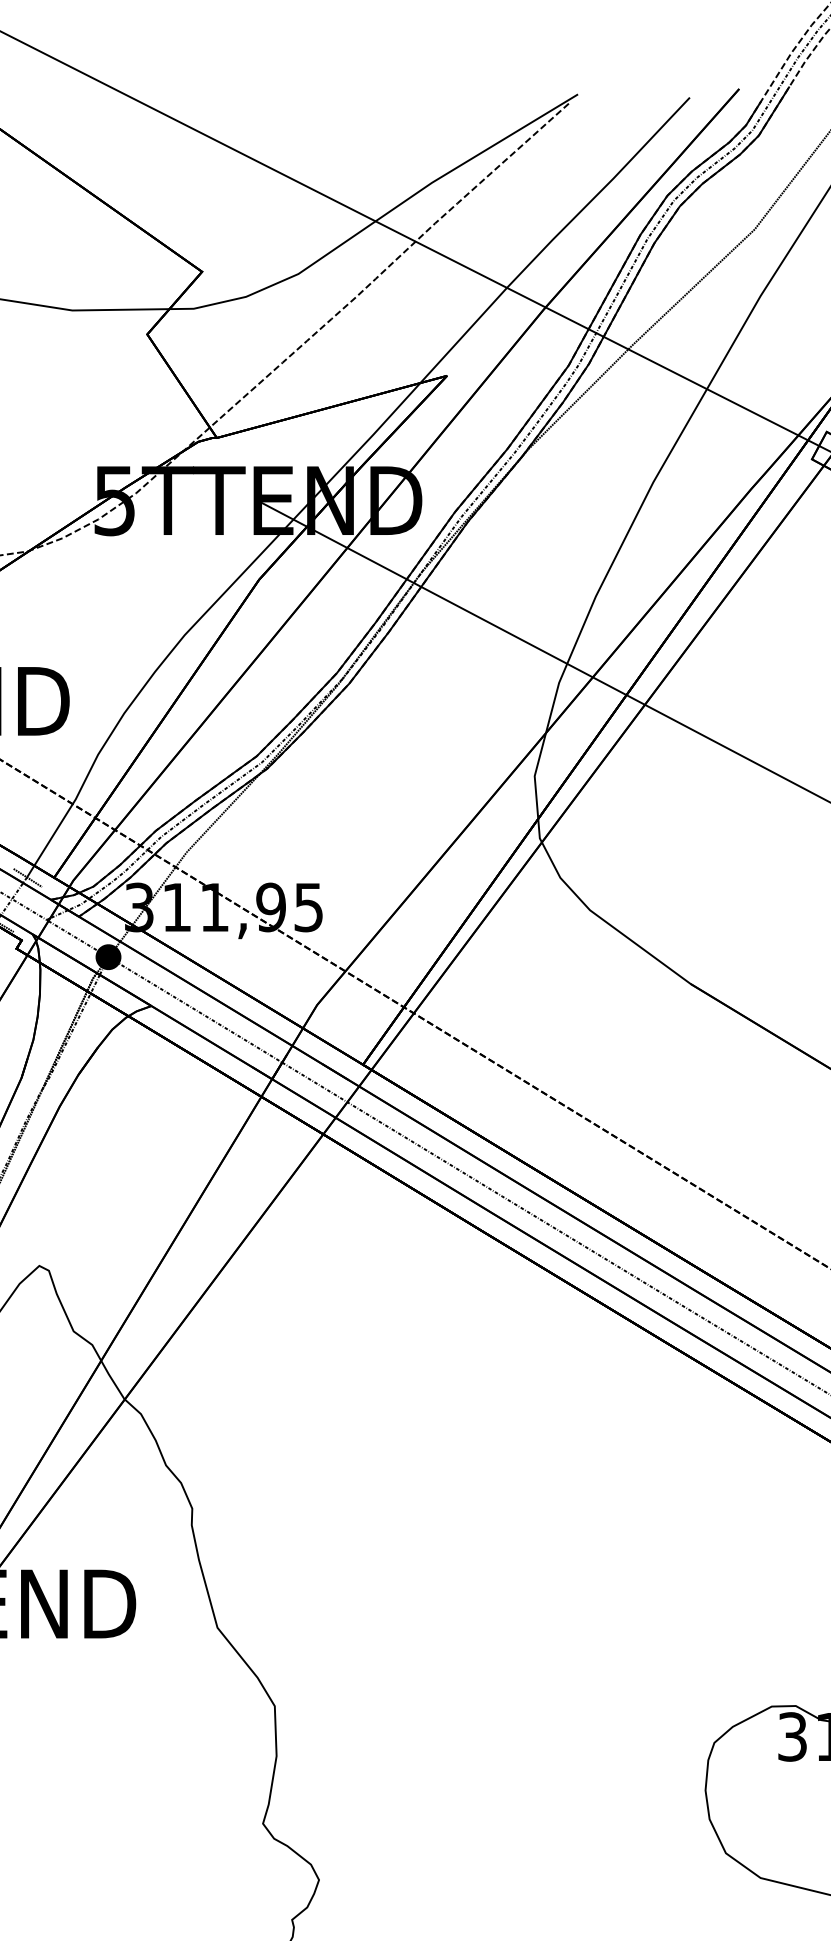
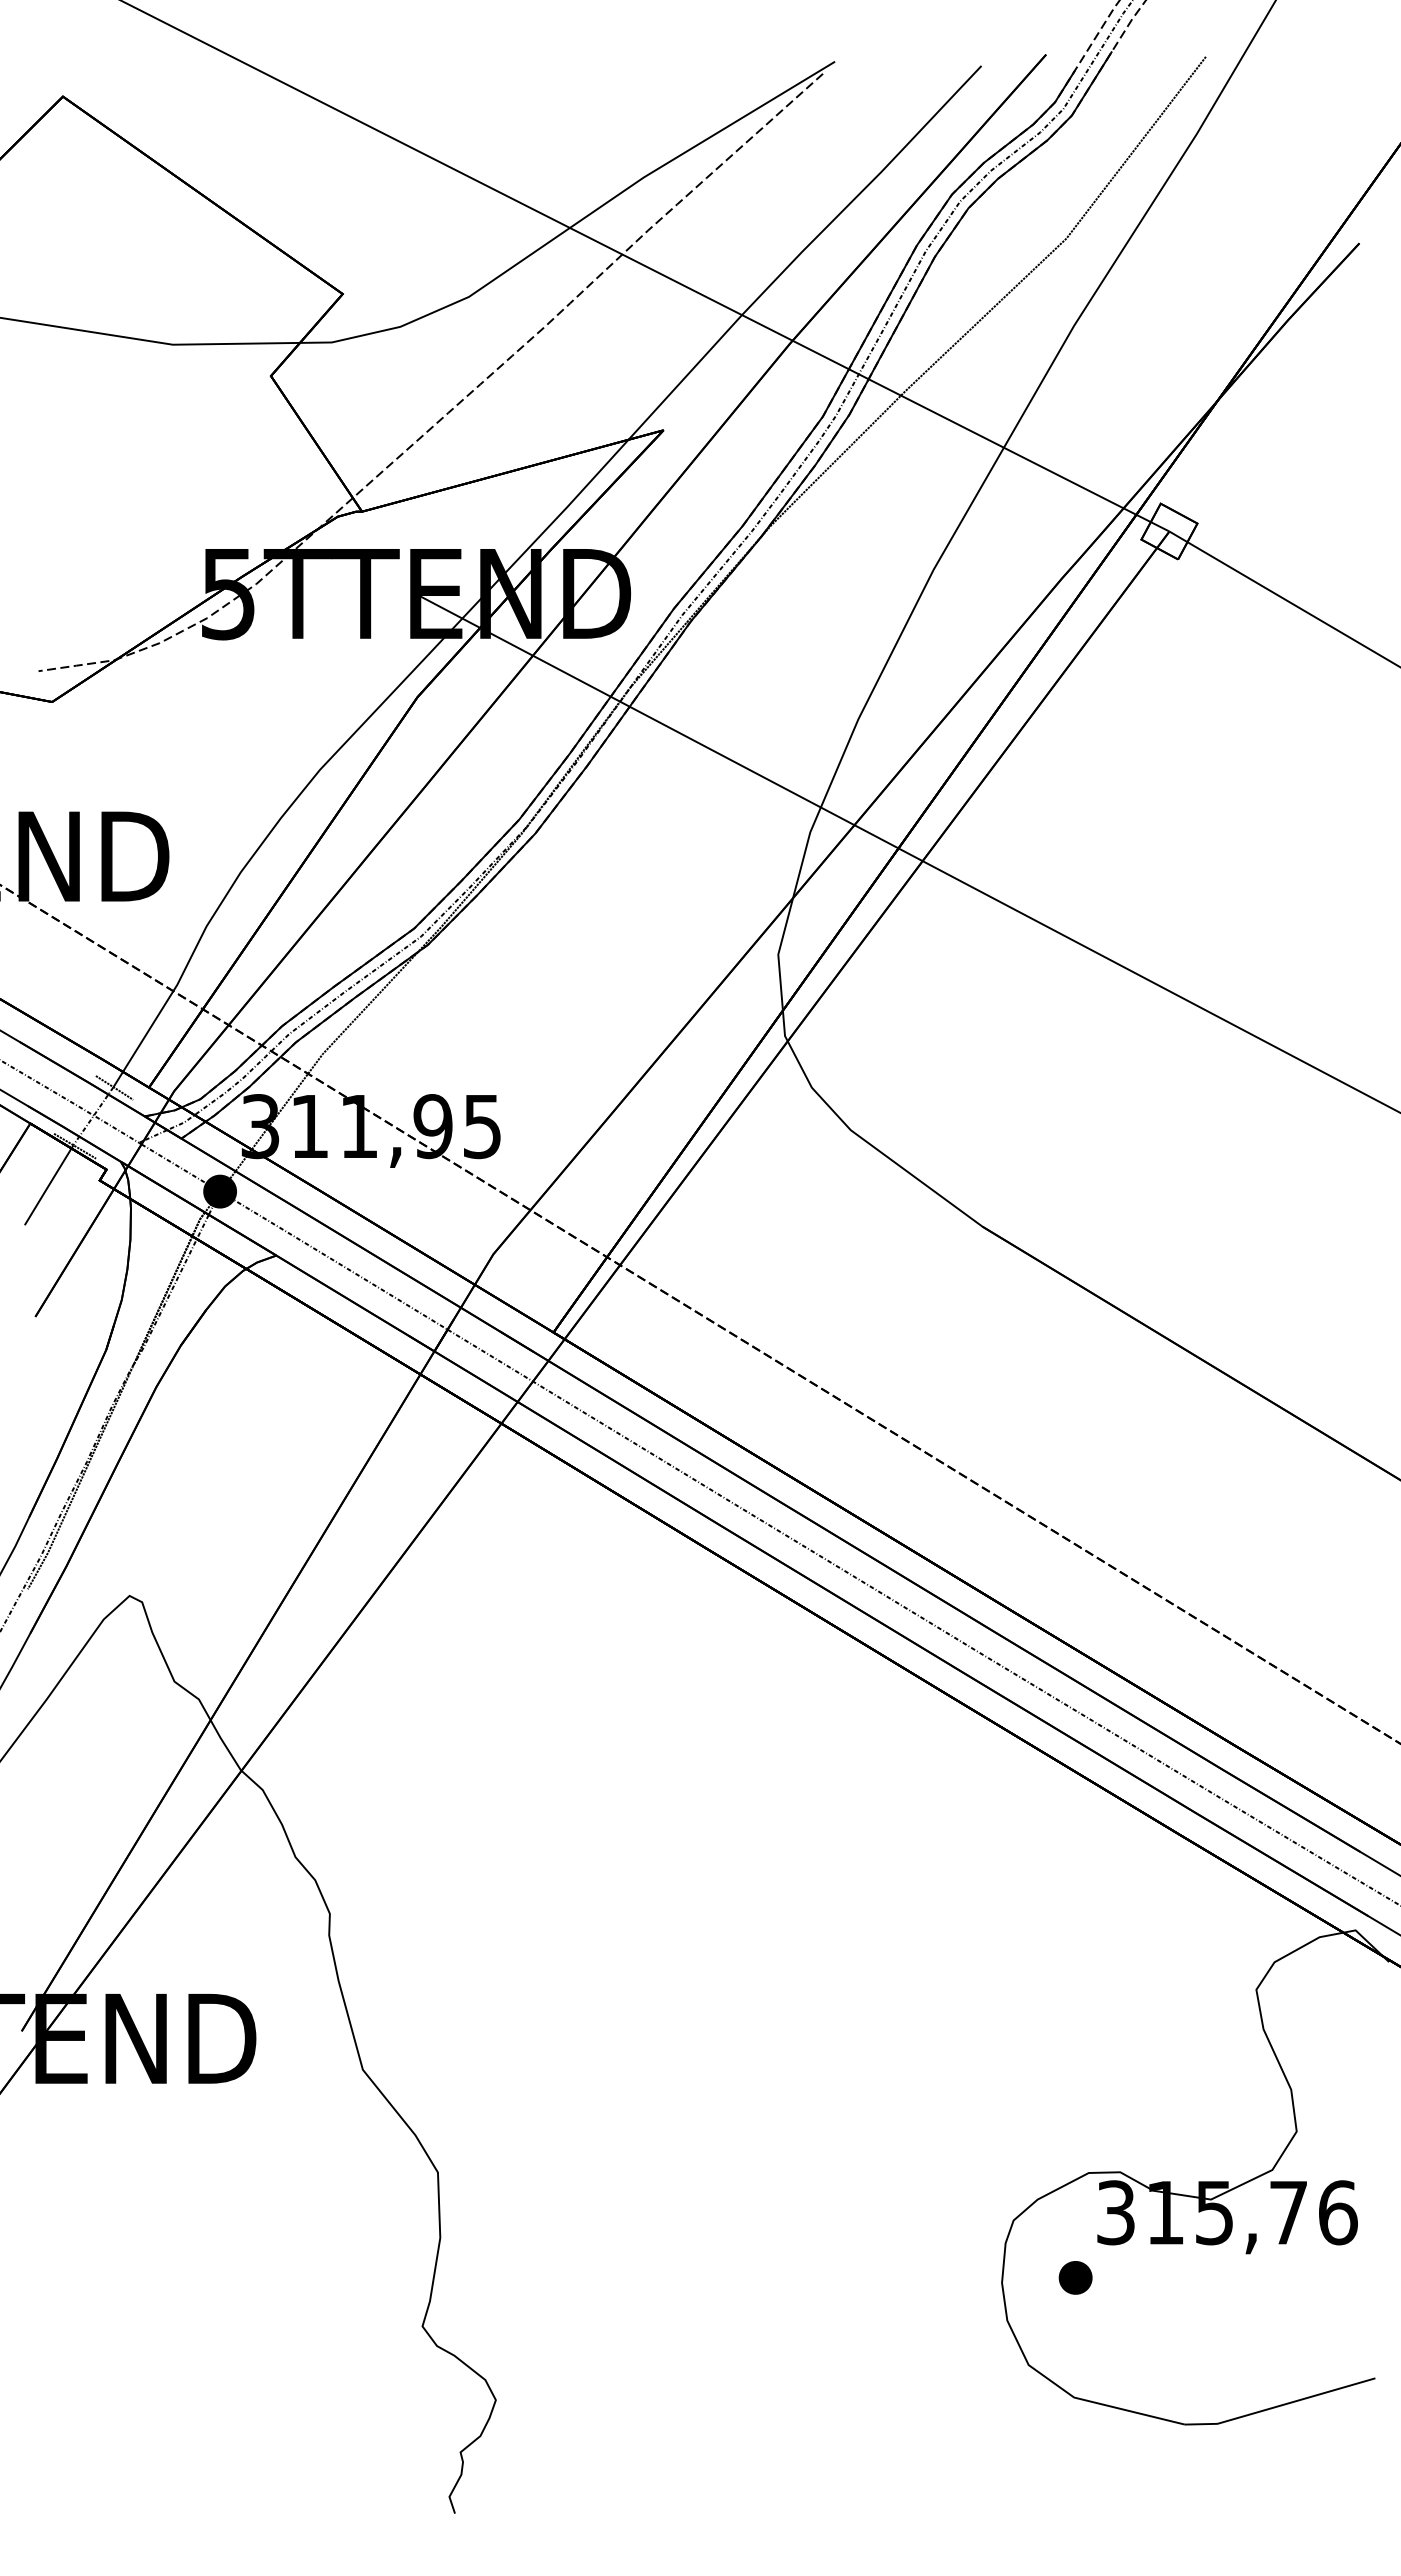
part: (761, 1786) -> (1075, 2277), added

